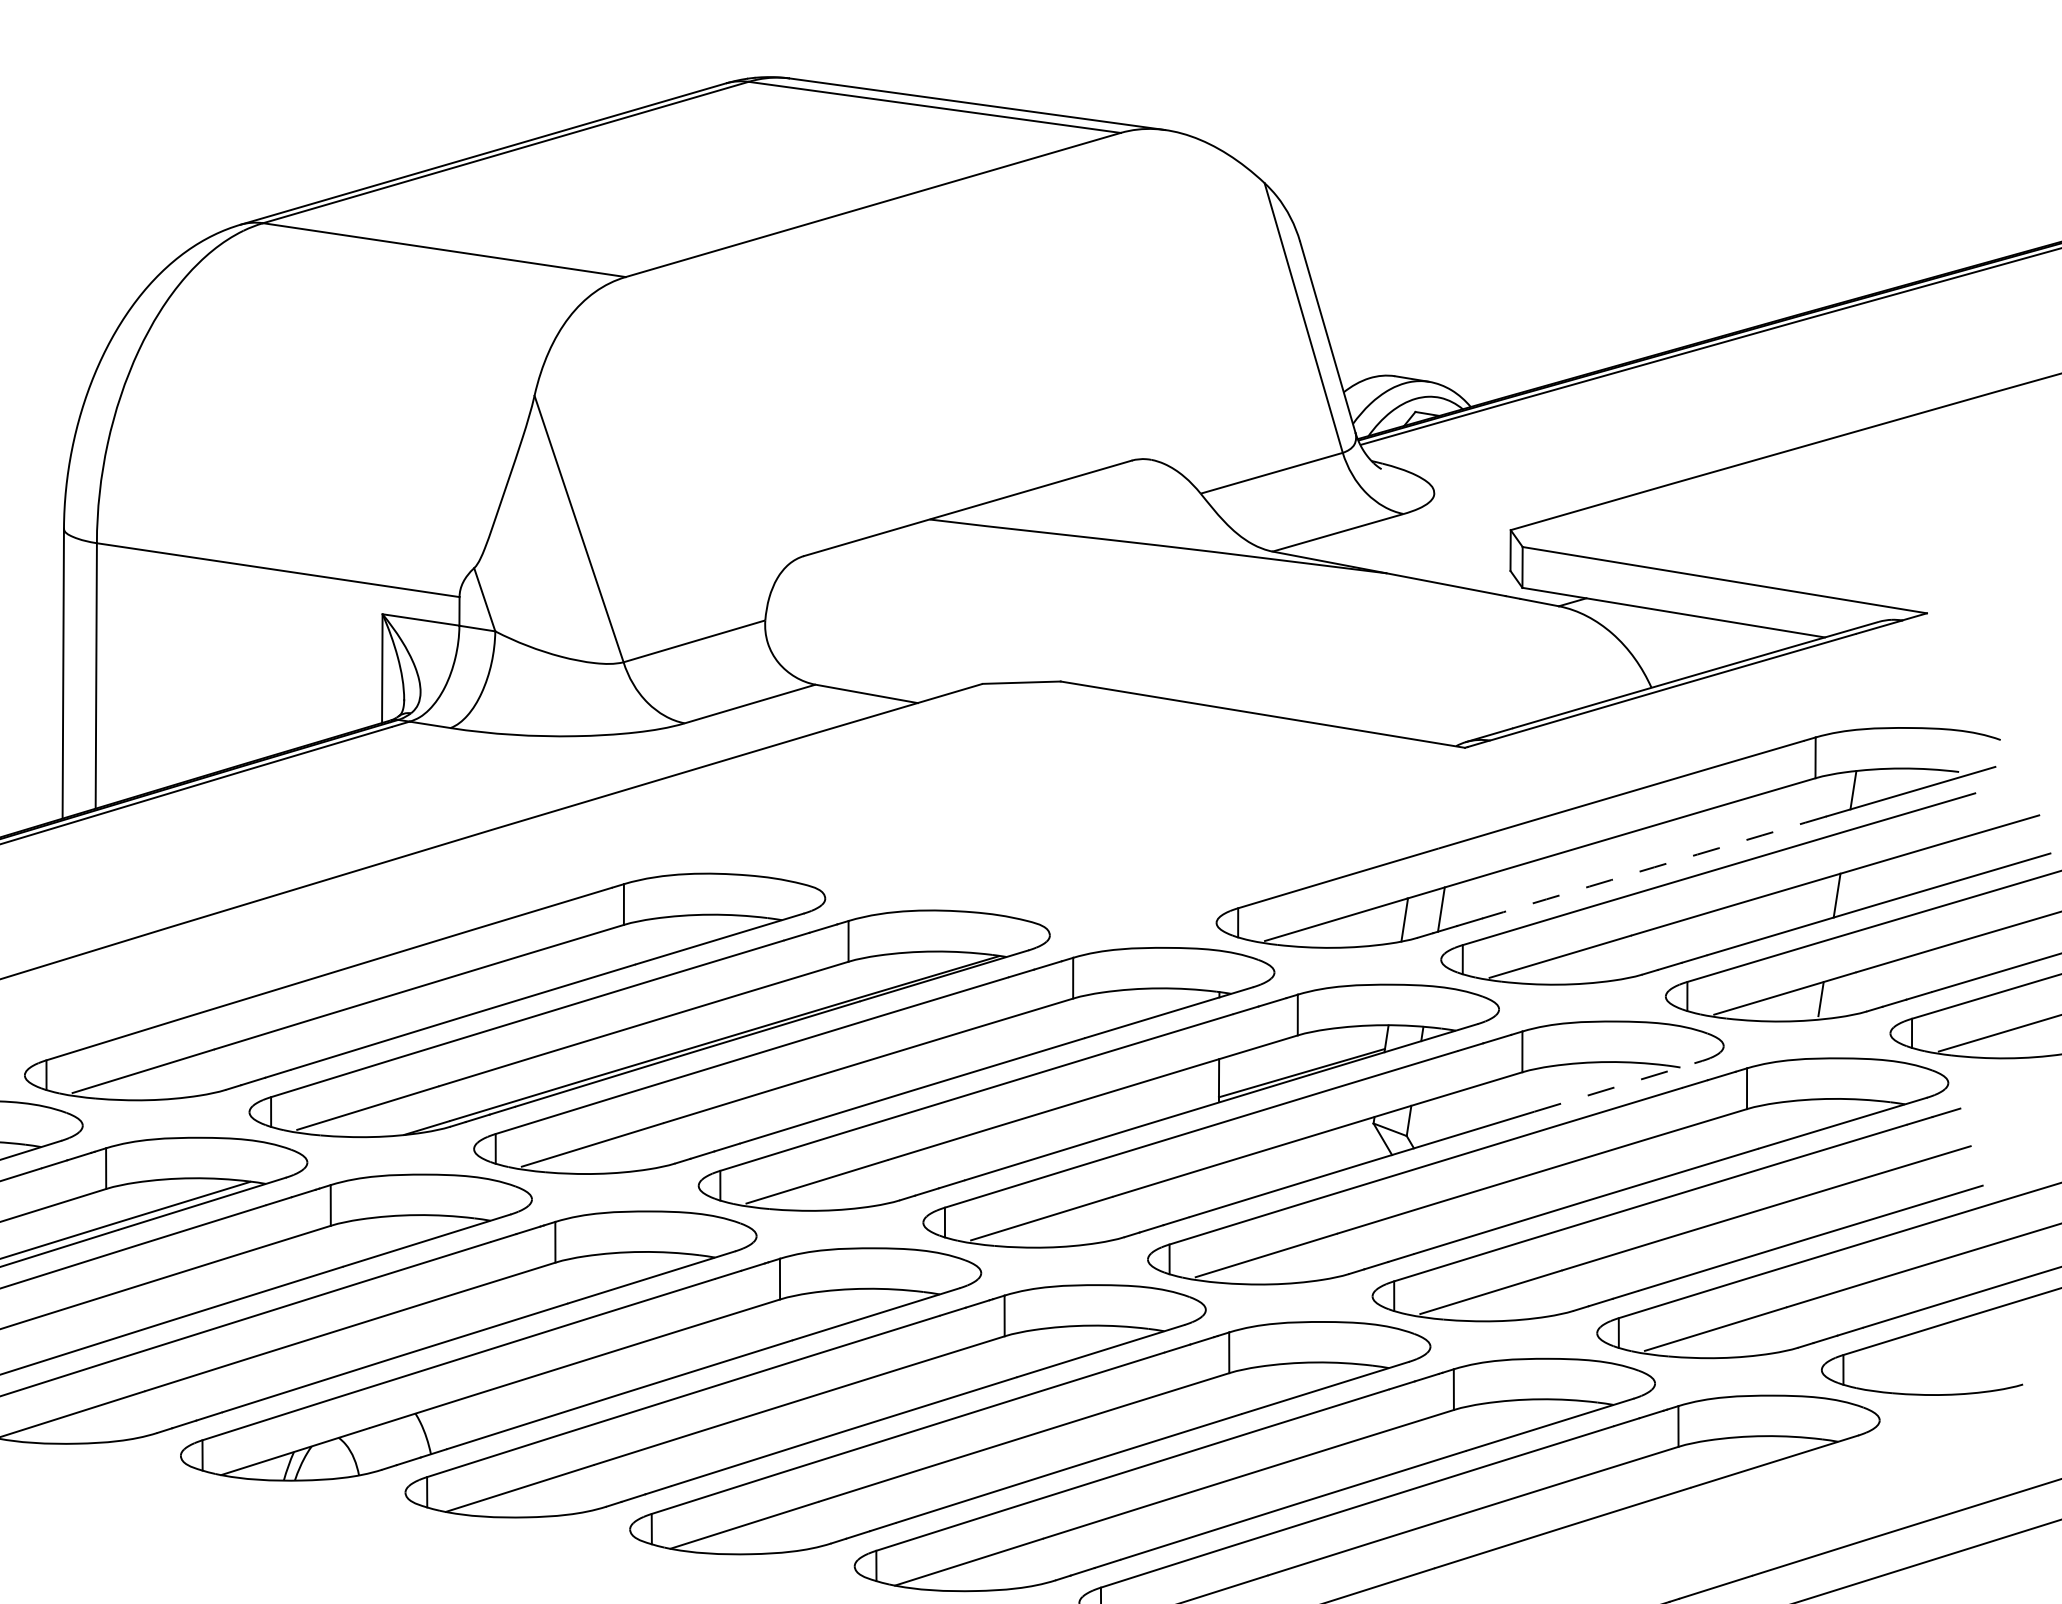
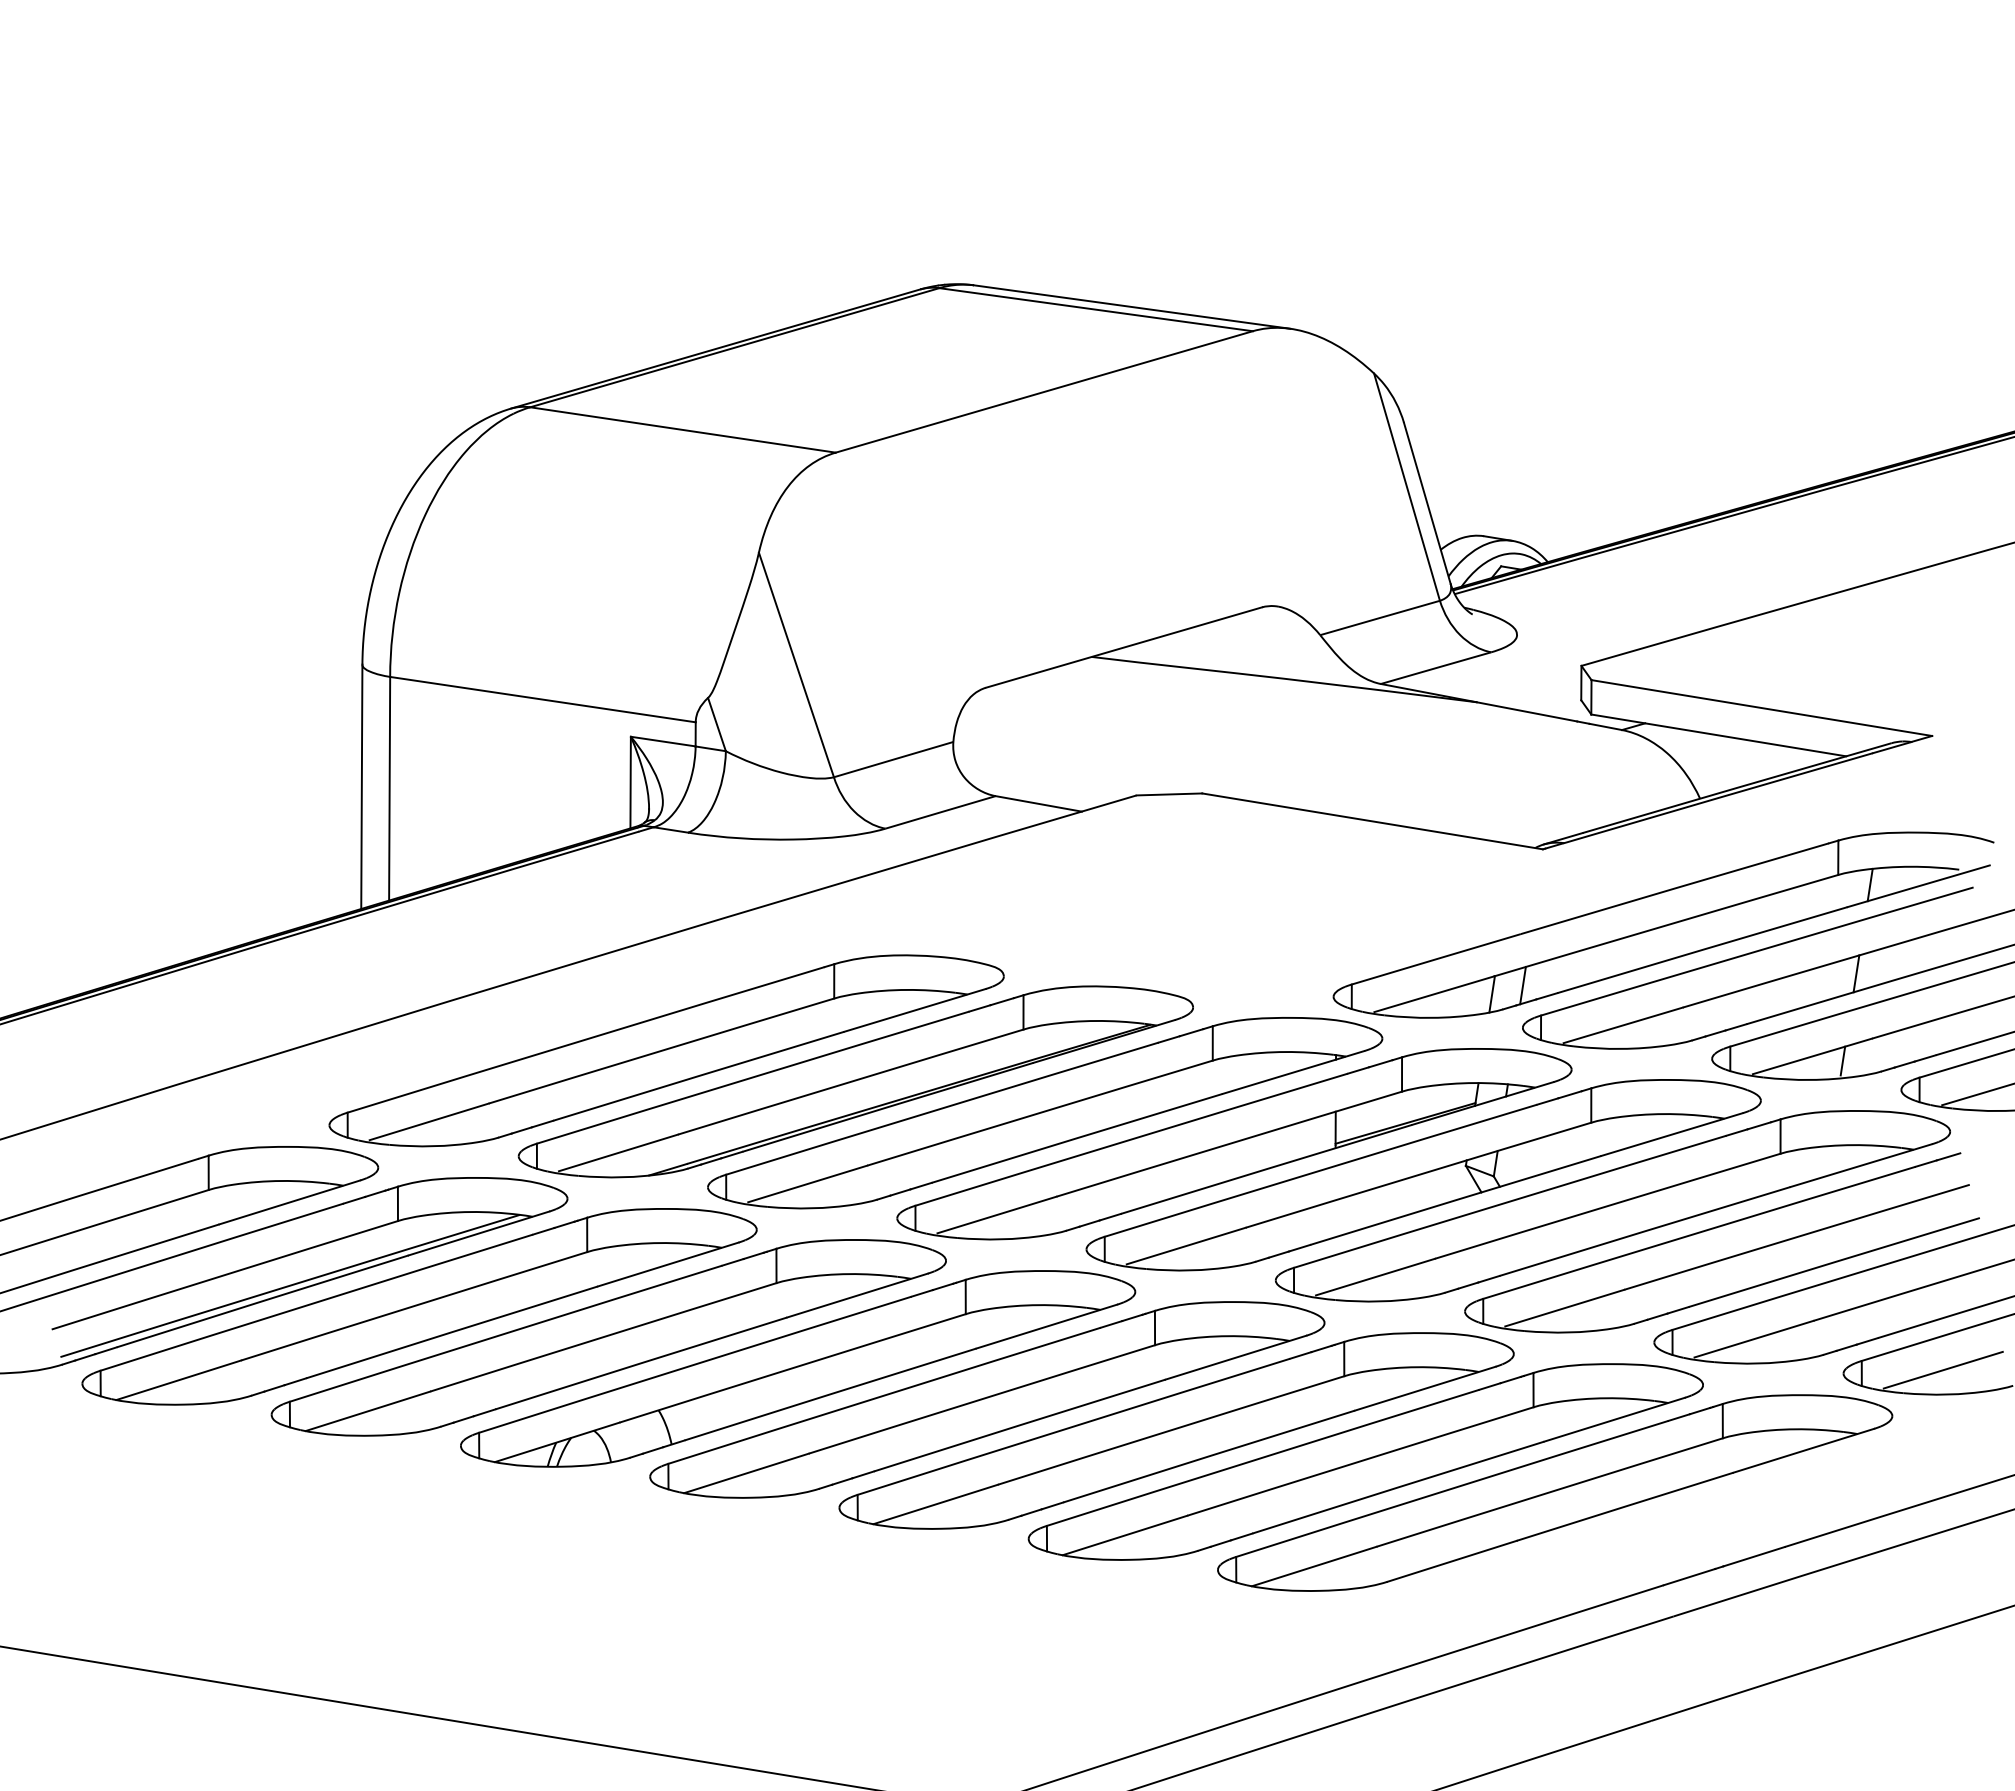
arc: (1654, 867) -> (1702, 950), dashed -> solid
line: (1618, 1086) -> (1672, 1134), dashed -> solid
line: (1939, 1365) -> (1942, 1369), added

